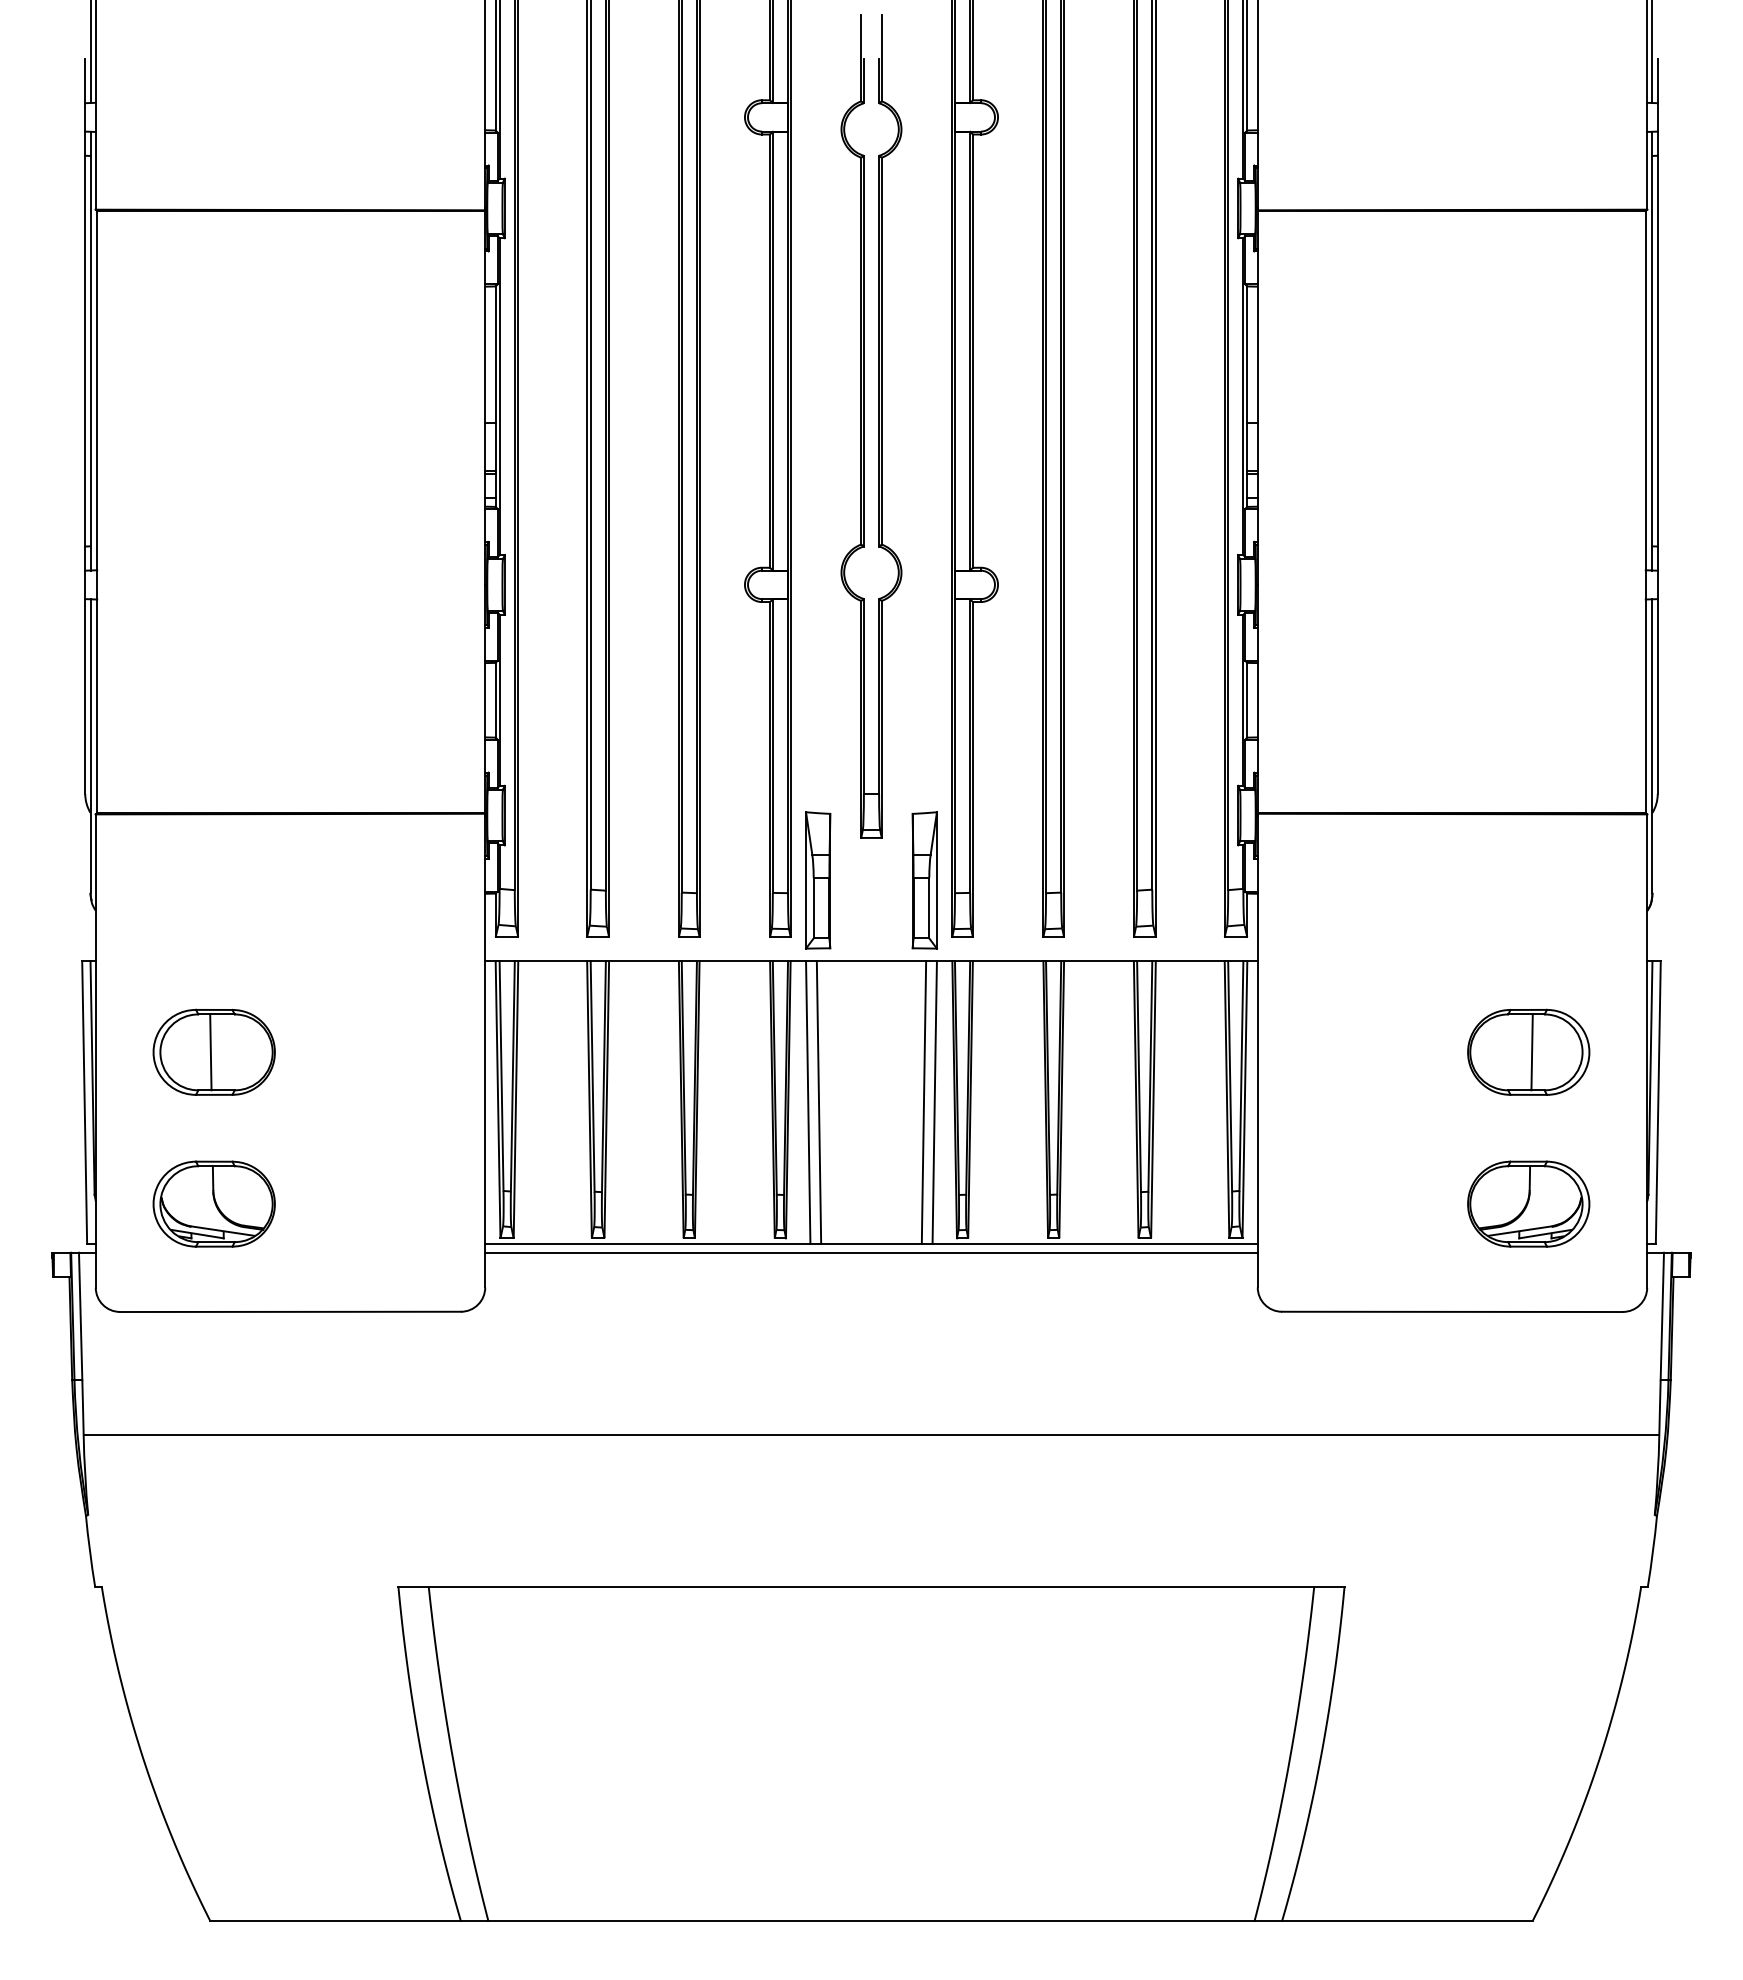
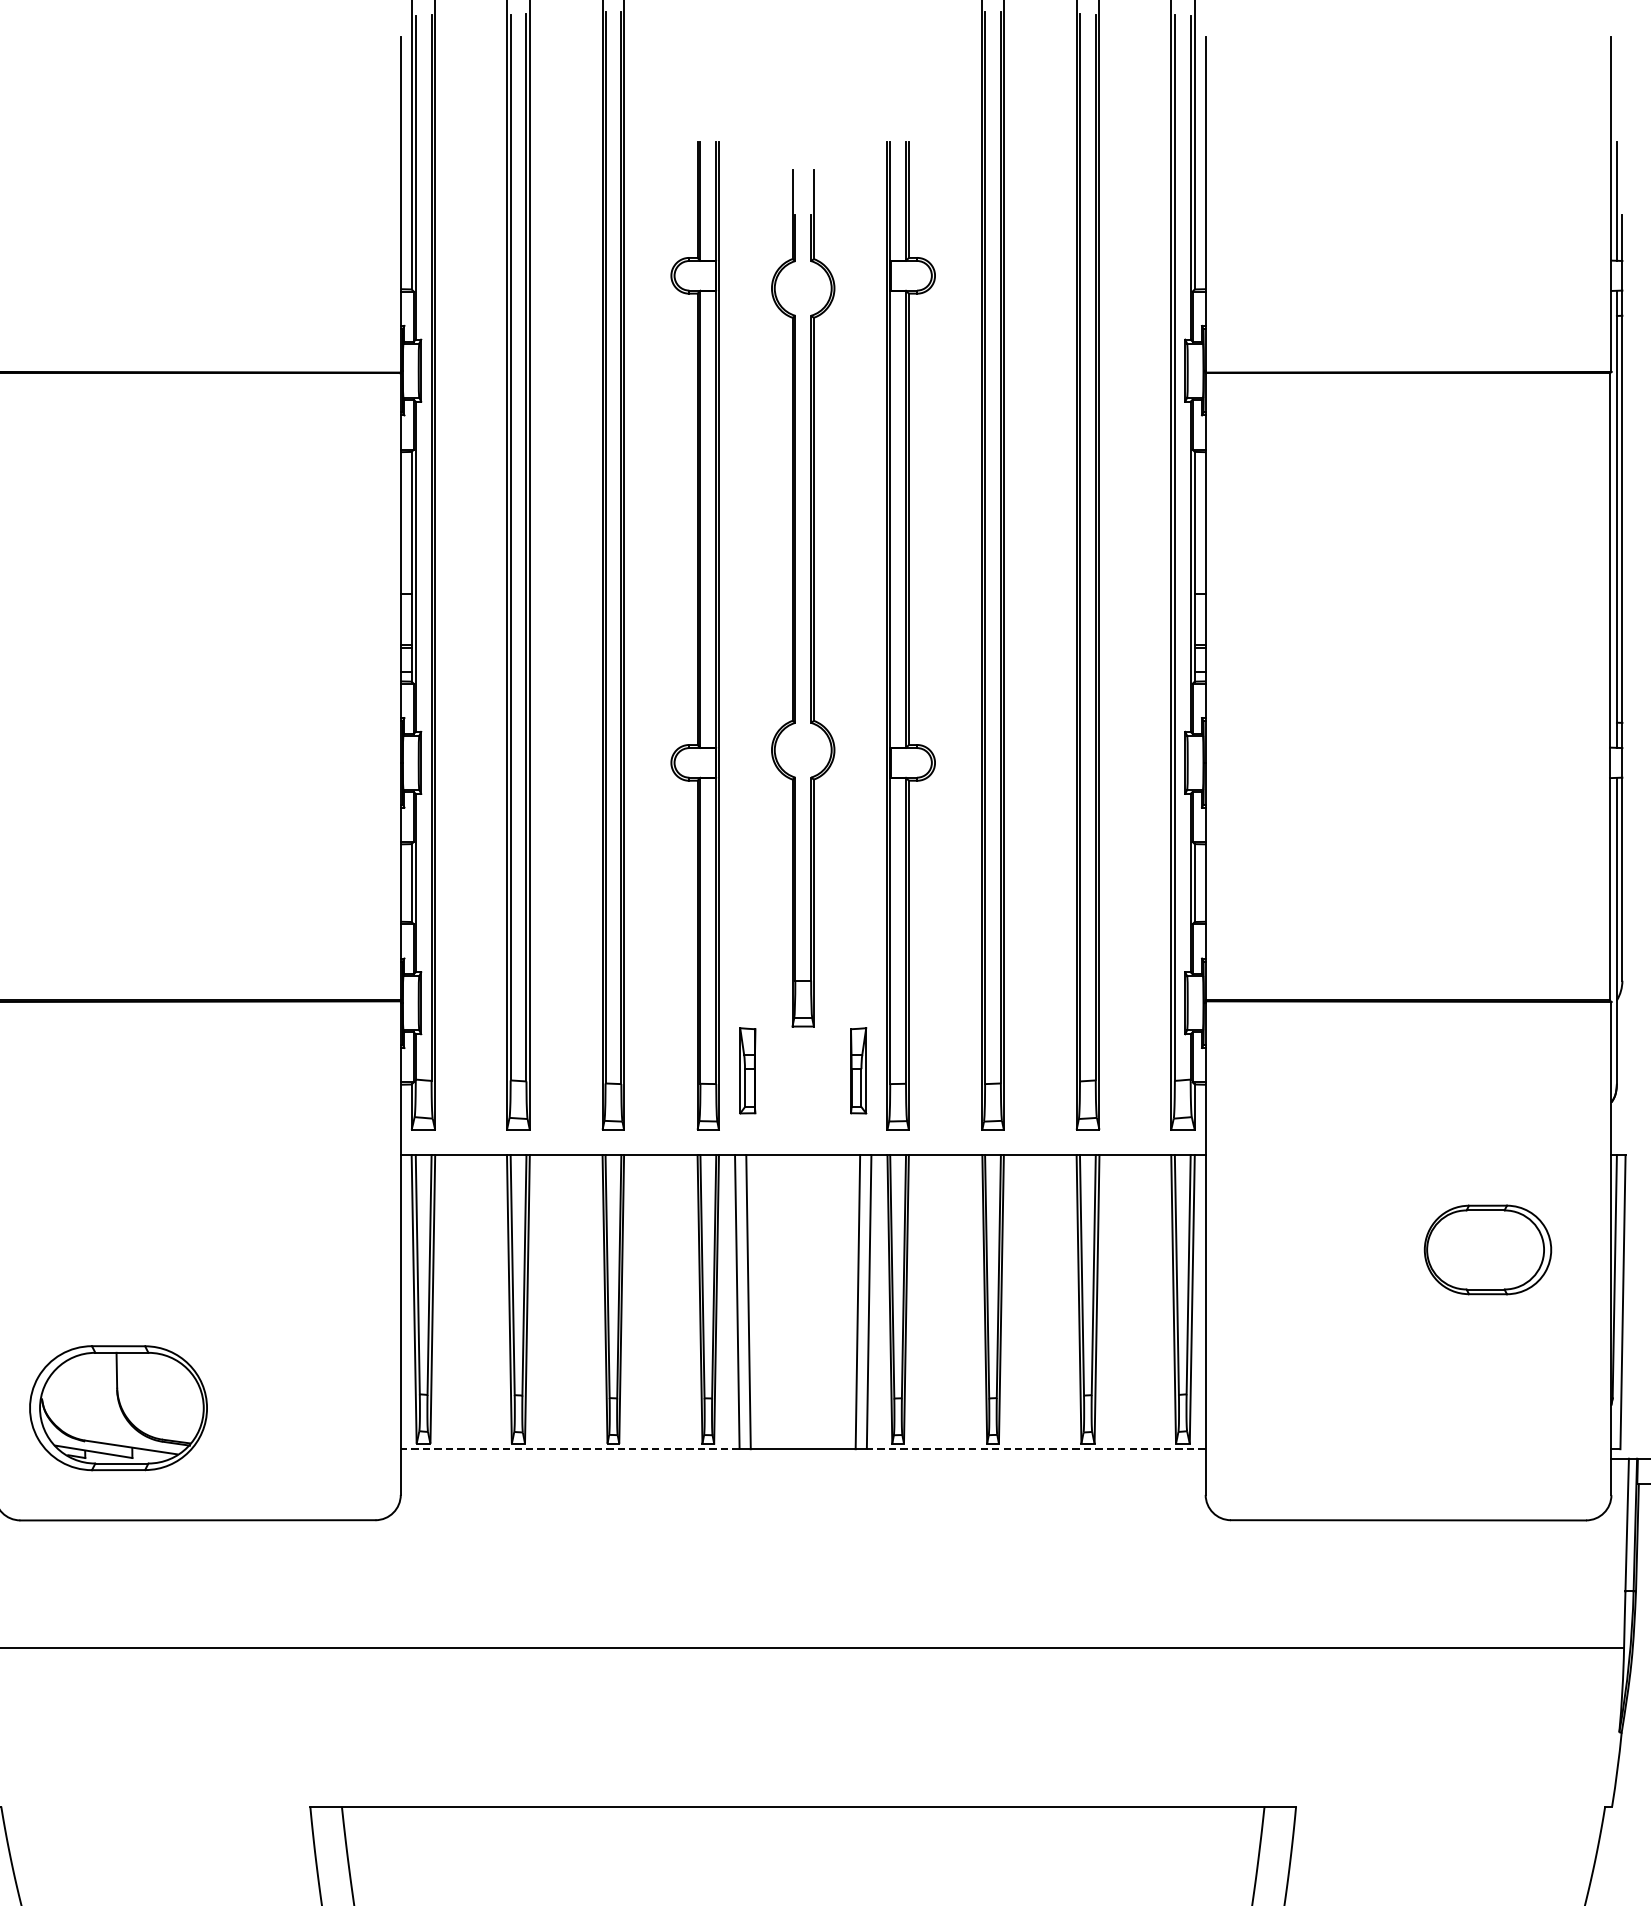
part: (818, 880) -> (748, 1070), size x0.6
part: (924, 880) -> (858, 1070), size x0.6
part: (213, 1051) -> (117, 1249), removed
line: (1531, 1052) -> (1490, 1250), removed
part: (213, 1203) -> (117, 1407), size x1.4
part: (1528, 1203) -> (1487, 1407), removed
line: (647, 1243) -> (569, 1449), solid -> dashed
line: (1095, 1243) -> (1036, 1449), solid -> dashed
line: (871, 1252) -> (803, 1458), removed

